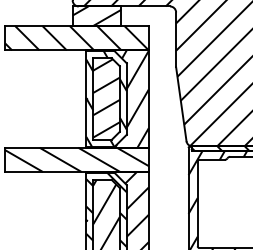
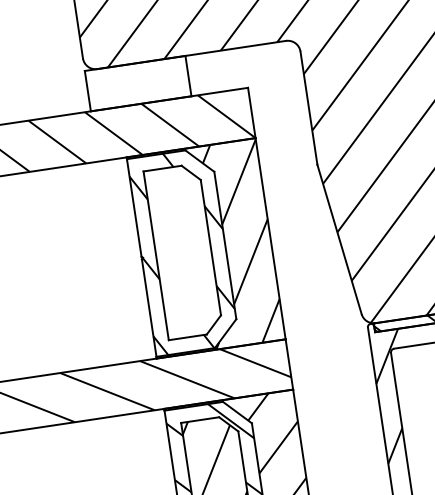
hatch: (96, 16) -> (137, 84), removed
hatch: (106, 98) -> (183, 250), removed

